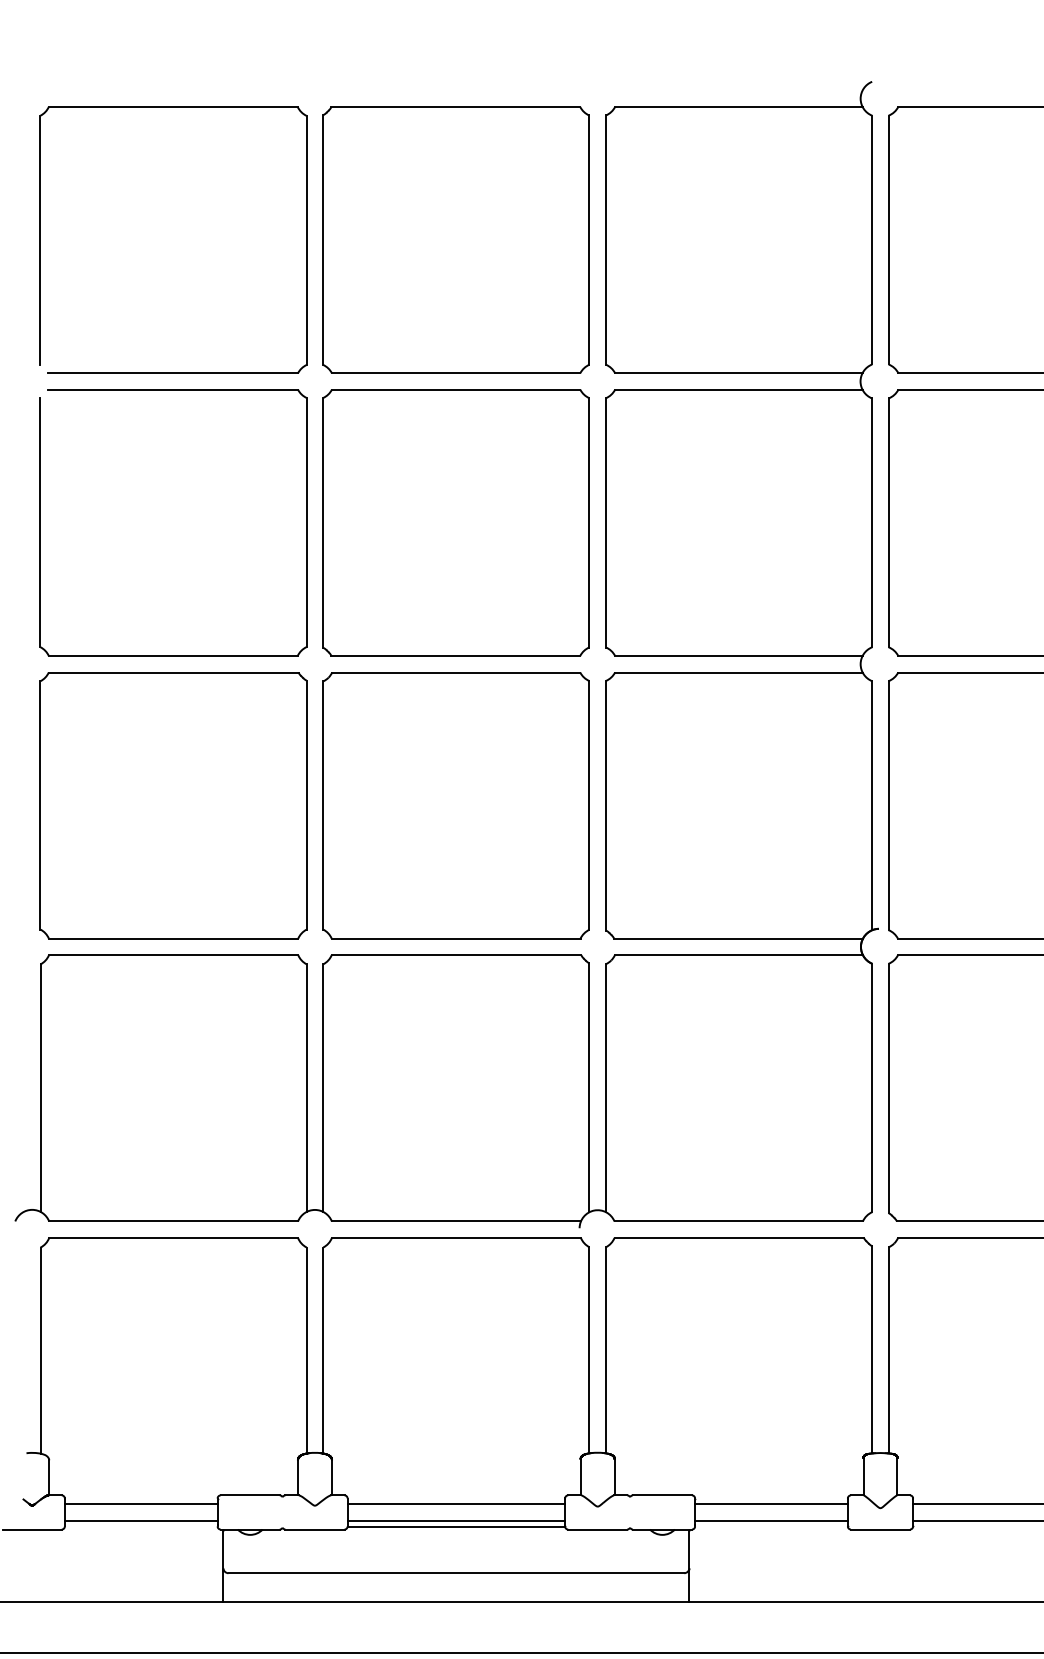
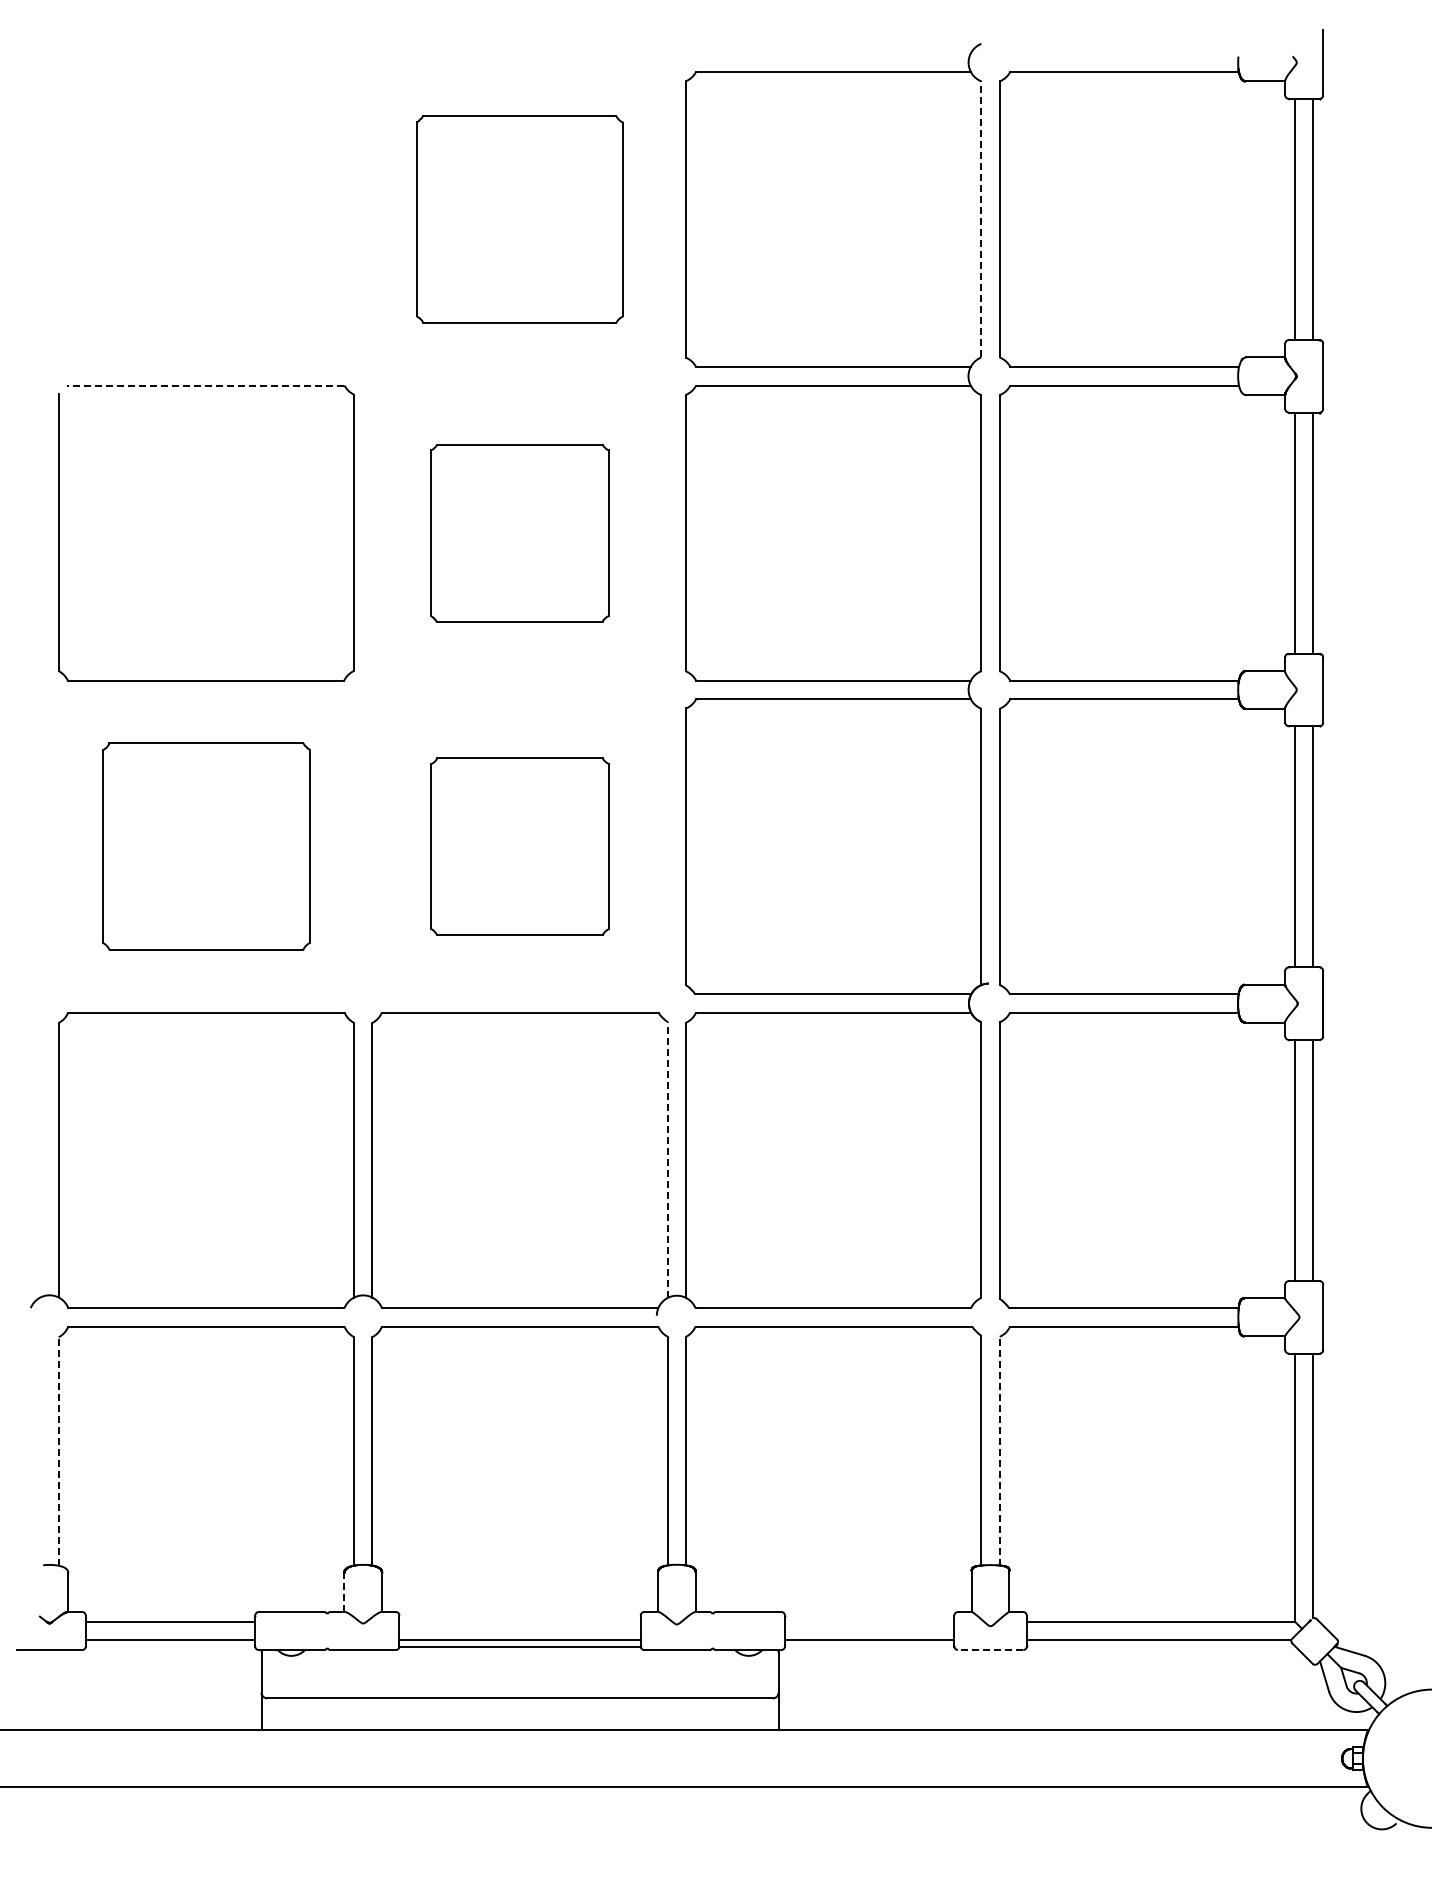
part: (173, 107) -> (206, 72), removed
line: (872, 239) -> (981, 218), solid -> dashed
part: (455, 240) -> (519, 219), size x0.7
line: (172, 389) -> (205, 385), solid -> dashed
part: (455, 523) -> (519, 533), size x0.6
part: (173, 805) -> (206, 846), size x0.7
part: (455, 805) -> (519, 846), size x0.6
line: (589, 1087) -> (667, 1159), solid -> dashed
line: (40, 1349) -> (58, 1450), solid -> dashed
line: (888, 1349) -> (999, 1450), solid -> dashed
line: (298, 1477) -> (344, 1592), solid -> dashed
line: (455, 1503) -> (519, 1621), removed
line: (771, 1503) -> (869, 1621), removed
line: (880, 1529) -> (990, 1649), solid -> dashed

